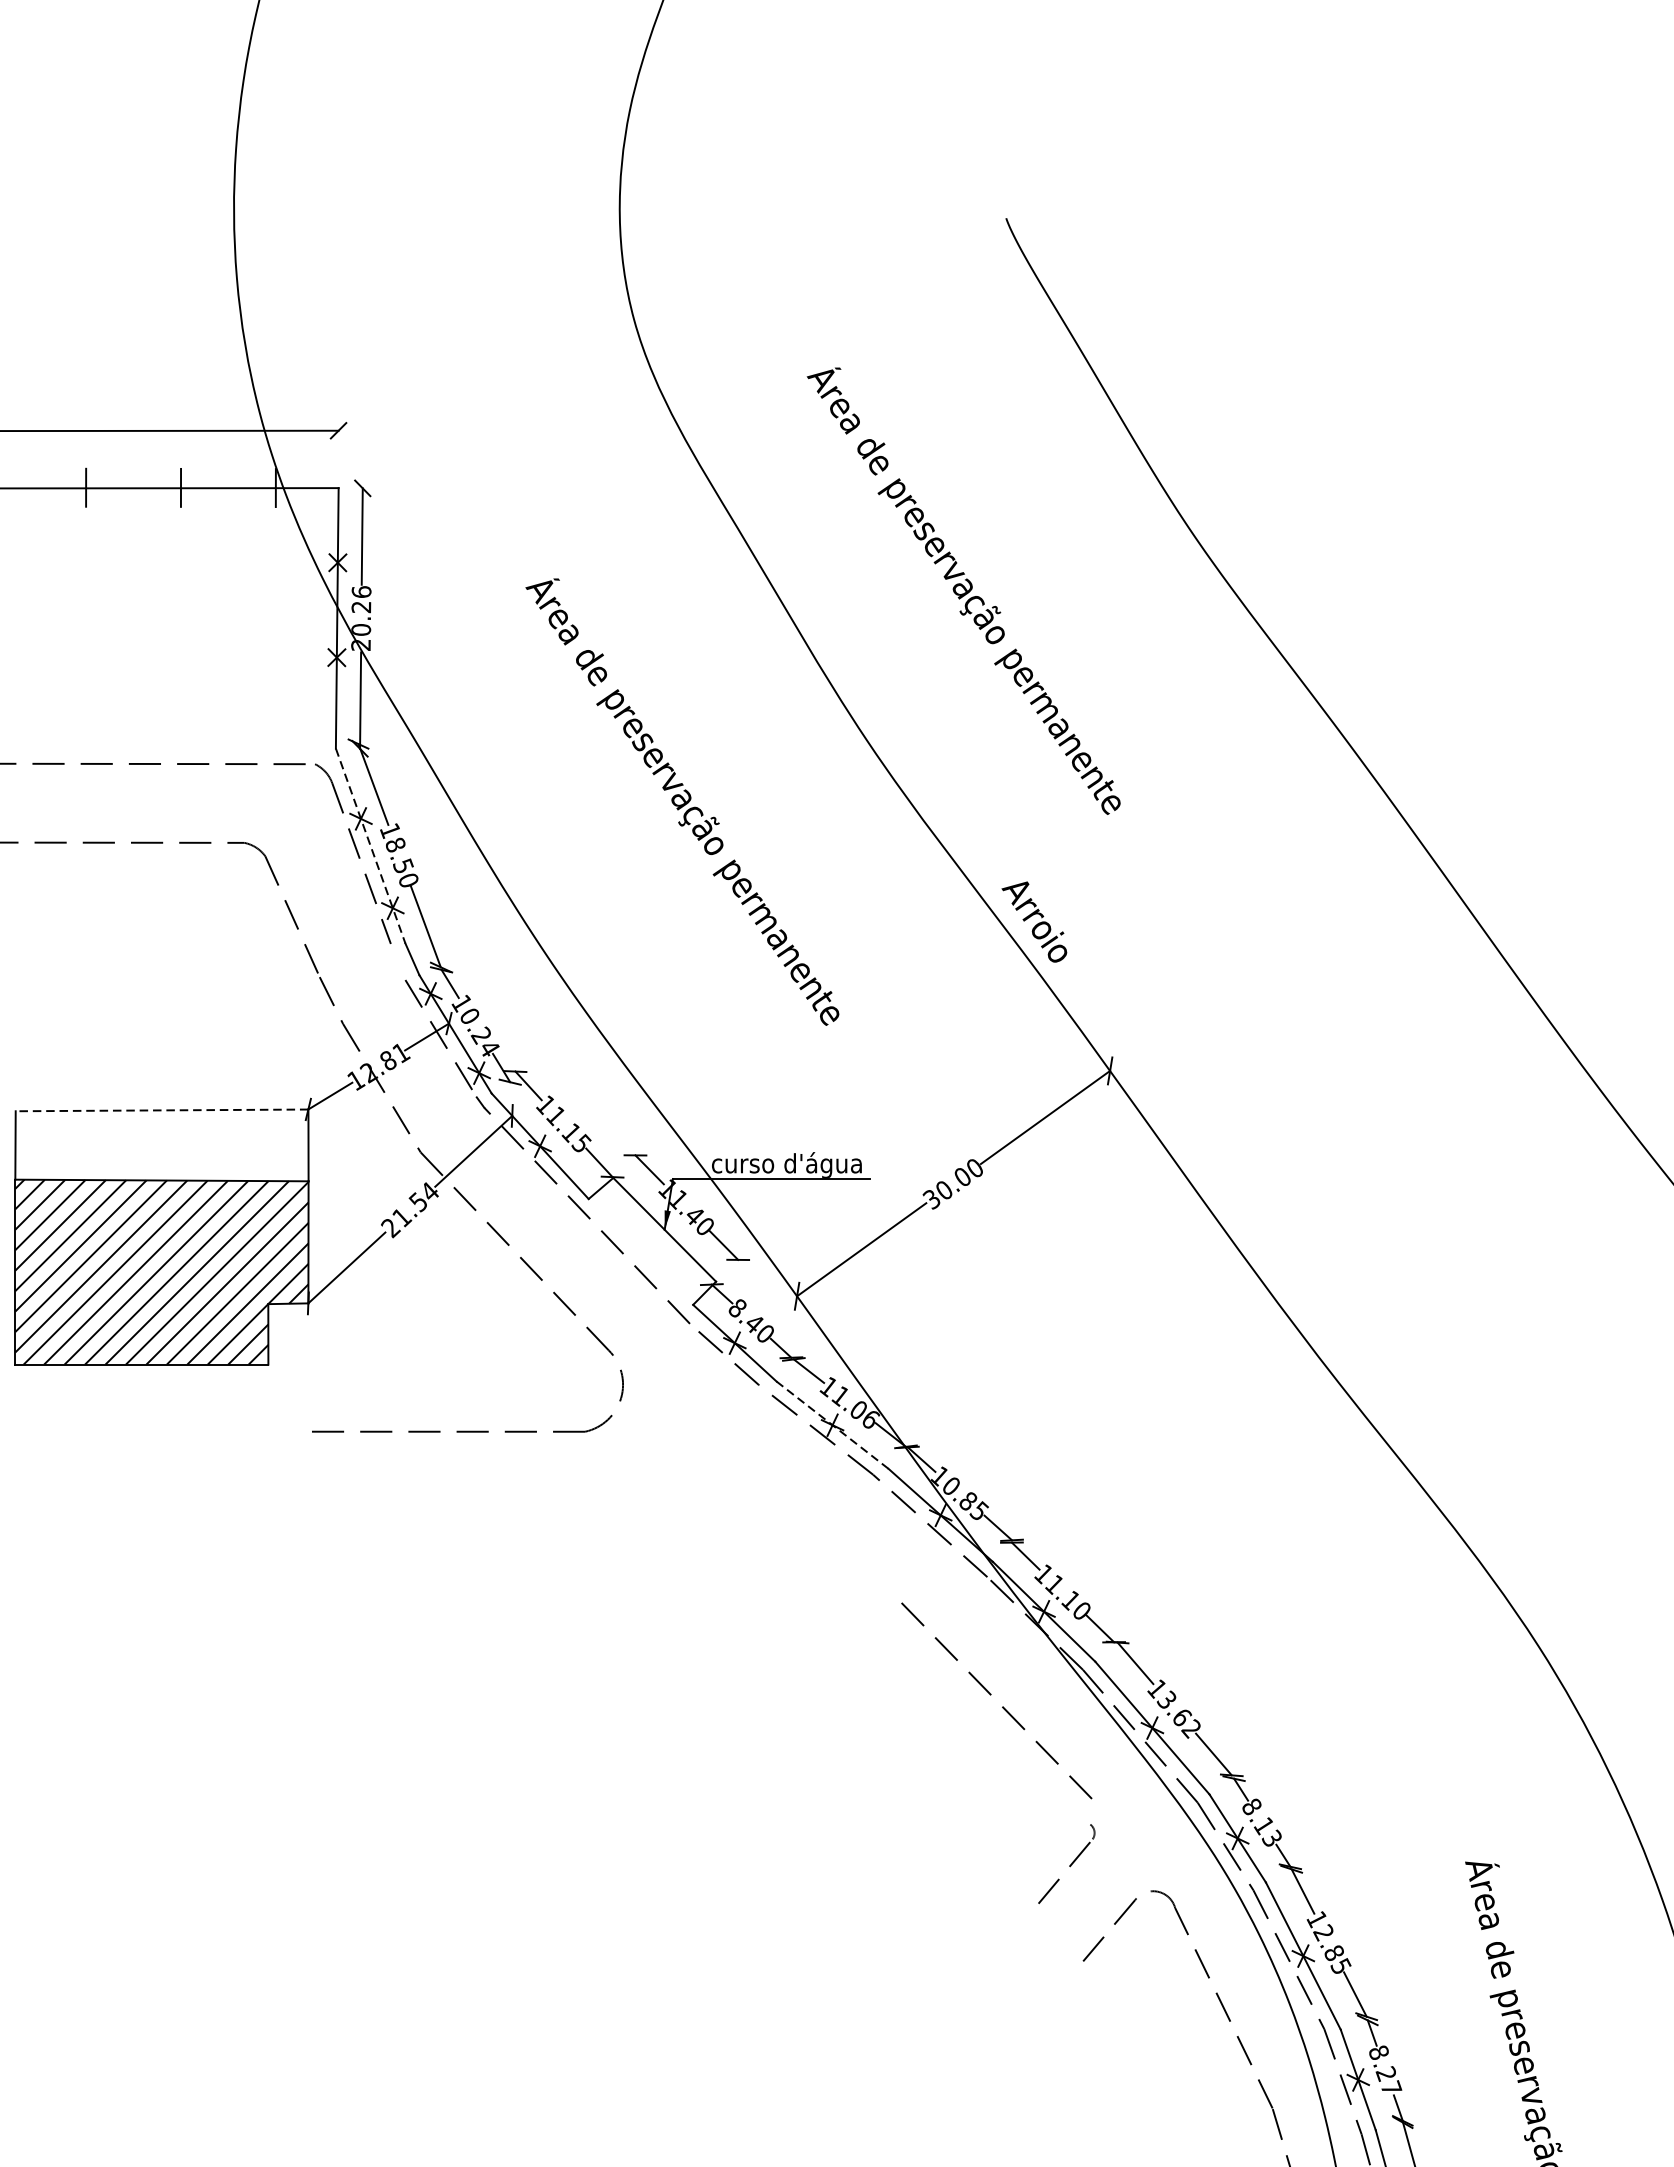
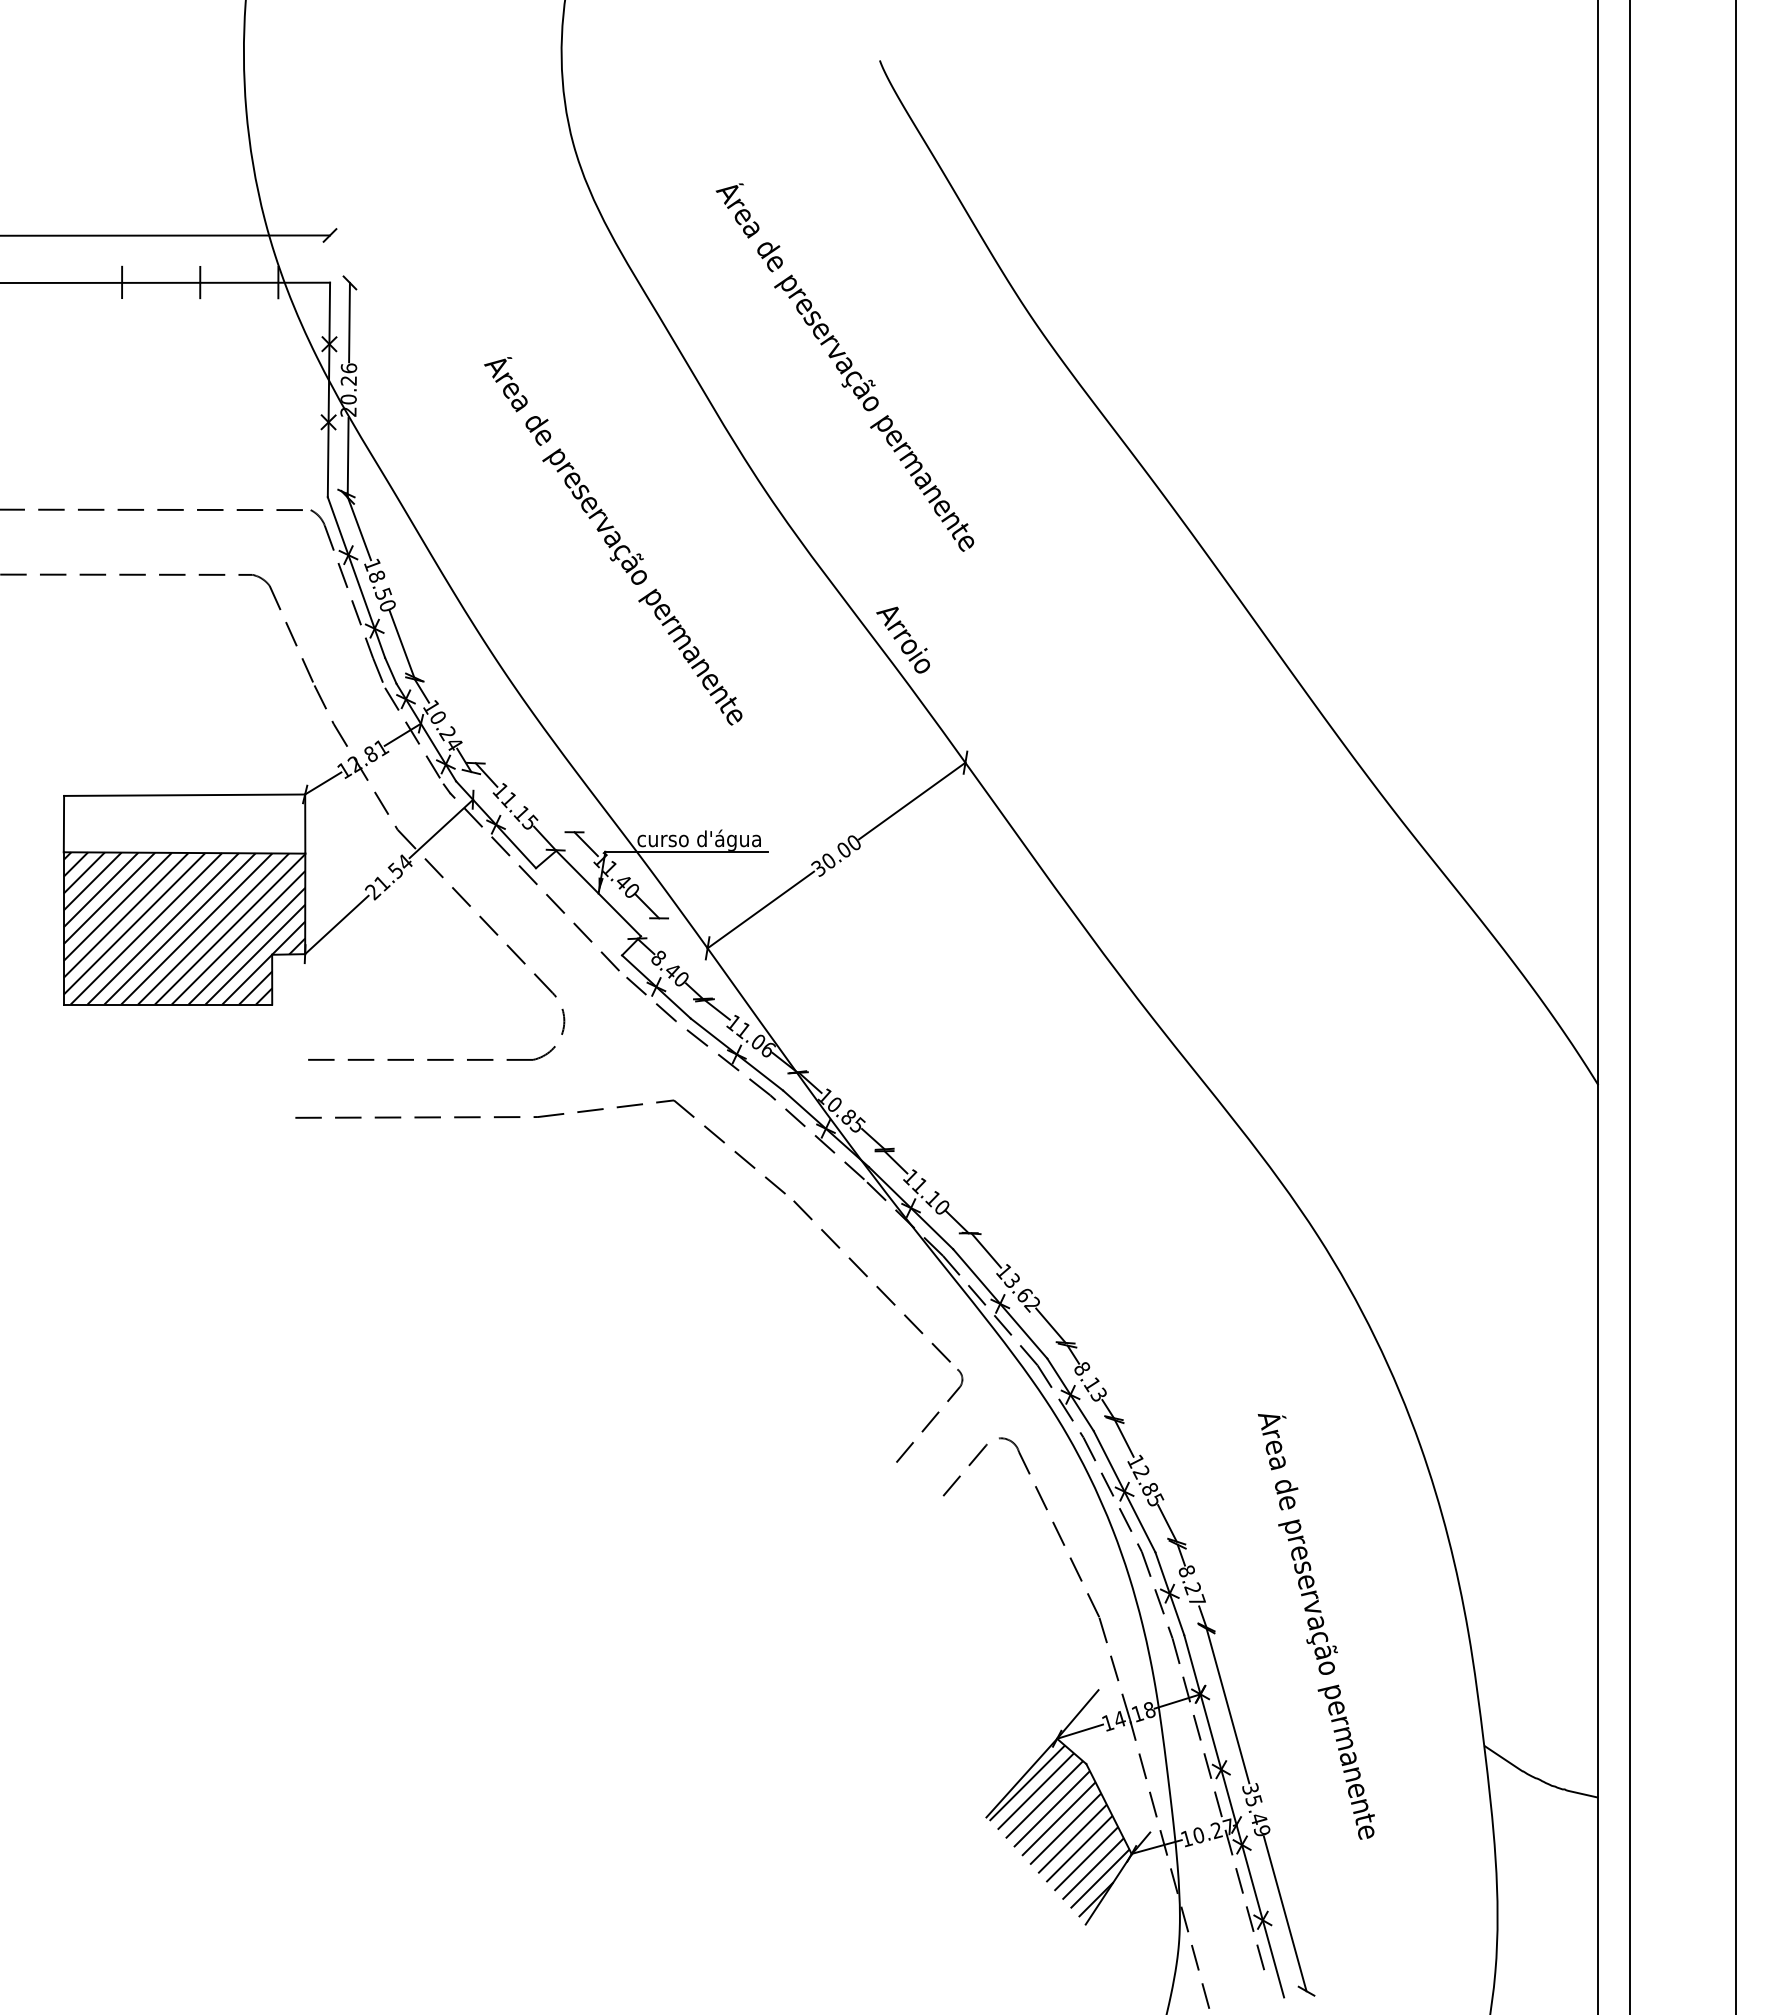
line: (370, 847) -> (356, 578), dashed -> solid
line: (398, 961) -> (379, 672), added
line: (161, 1110) -> (184, 795), dashed -> solid
line: (832, 1425) -> (736, 1054), dashed -> solid
part: (594, 1501) -> (540, 1117), added
part: (1066, 1863) -> (929, 1415), size x1.43

